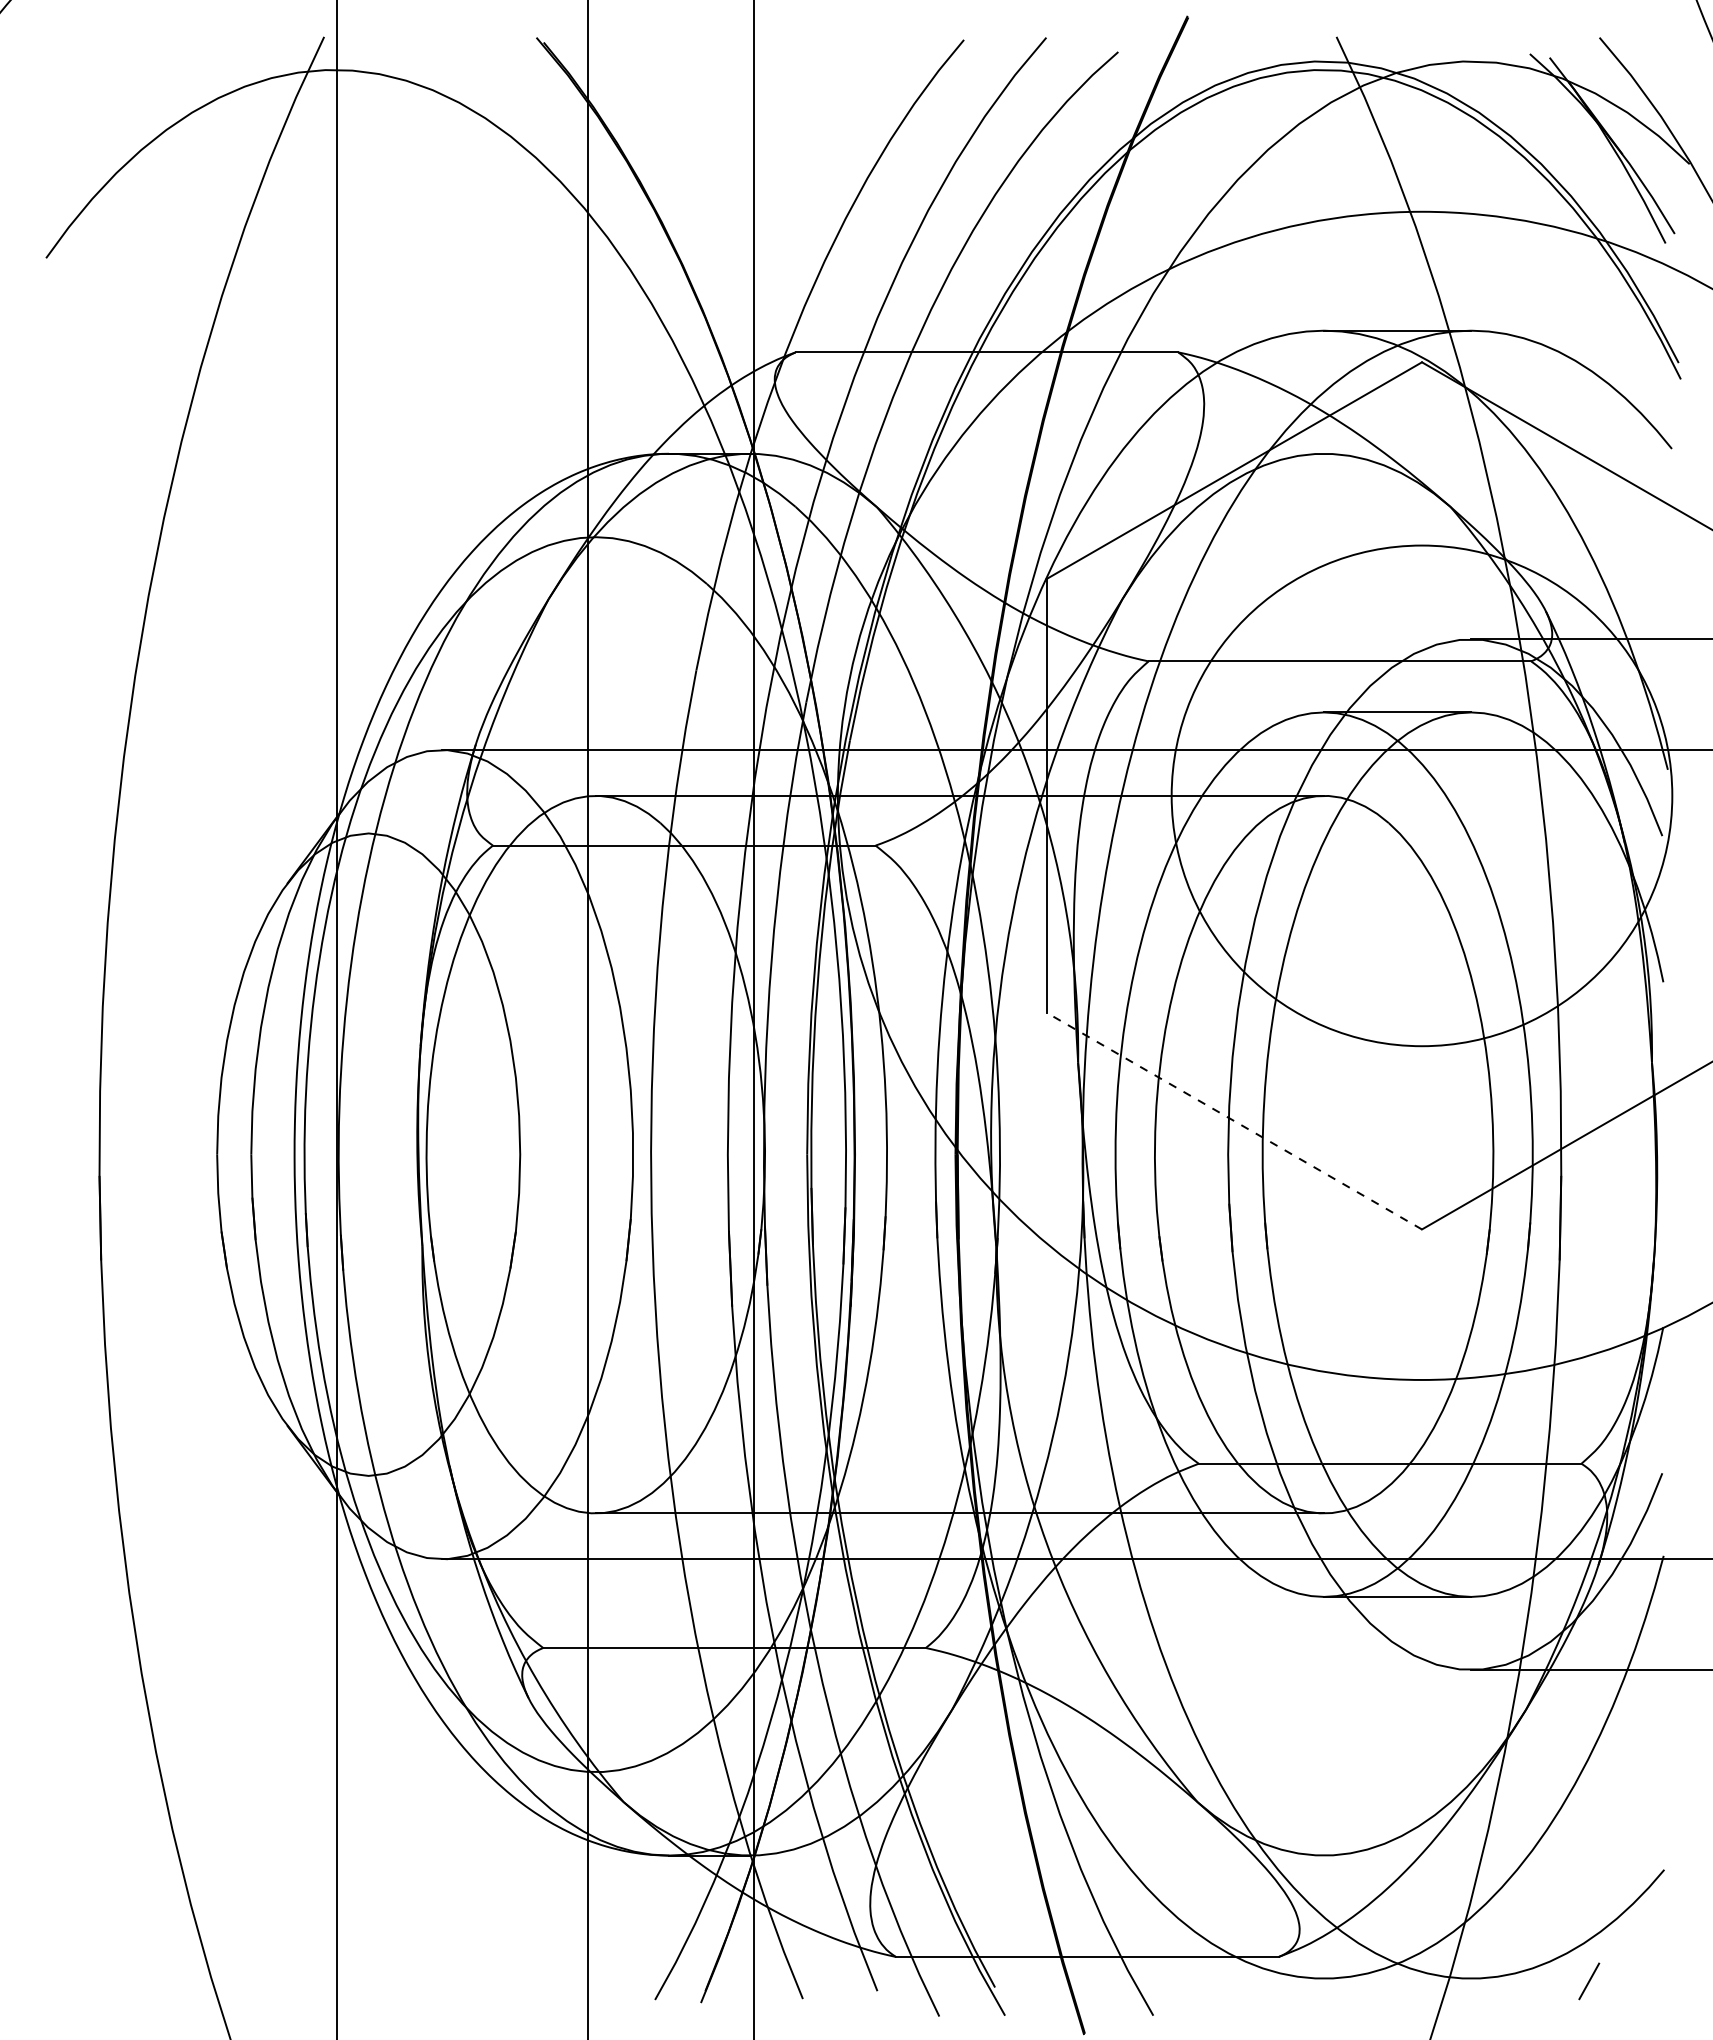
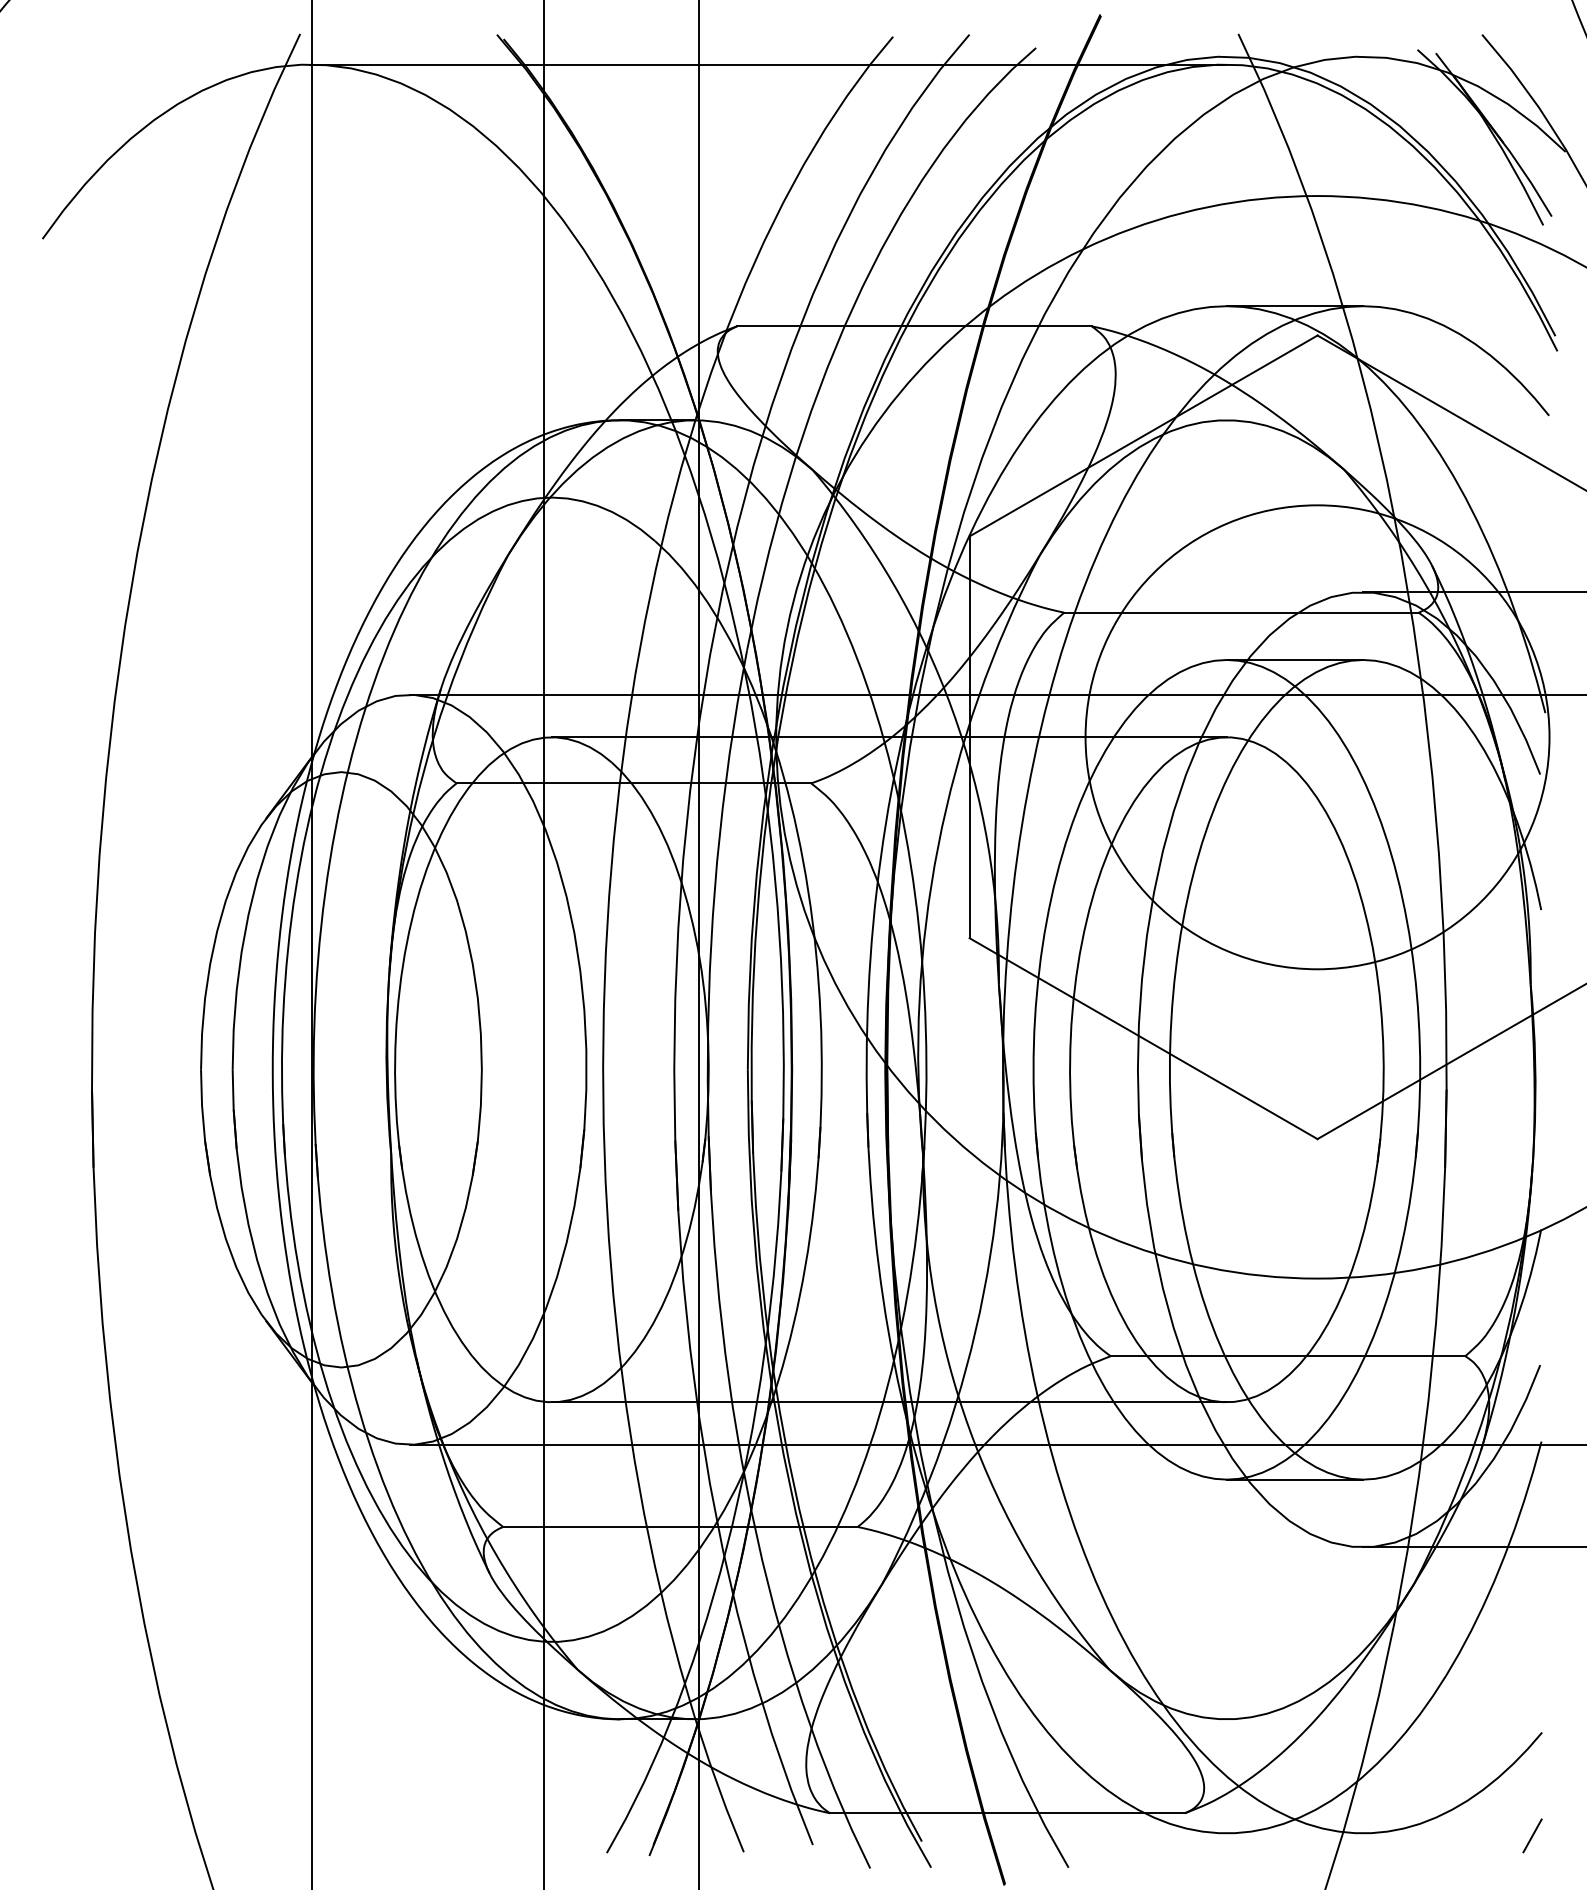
line: (828, 69) -> (767, 64), added
line: (1234, 1120) -> (1143, 1038), dashed -> solid
line: (1589, 1980) -> (1532, 1835), moved

